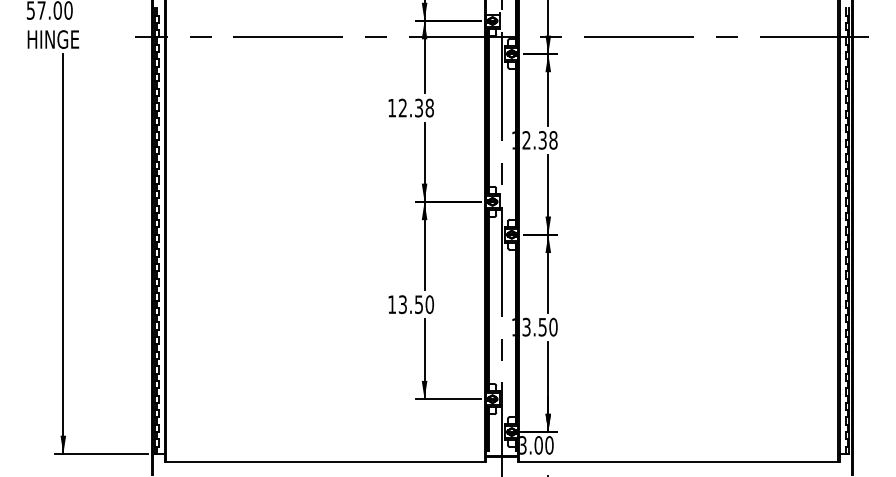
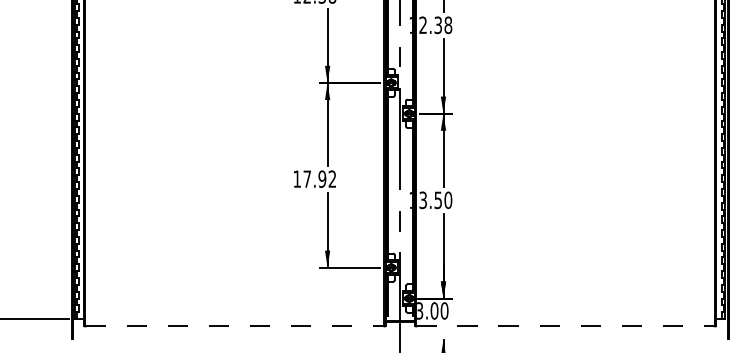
text: (415, 304) -> (319, 179), 13.50 -> 17.92
line: (325, 461) -> (234, 326), solid -> dashed
line: (678, 461) -> (565, 326), solid -> dashed

